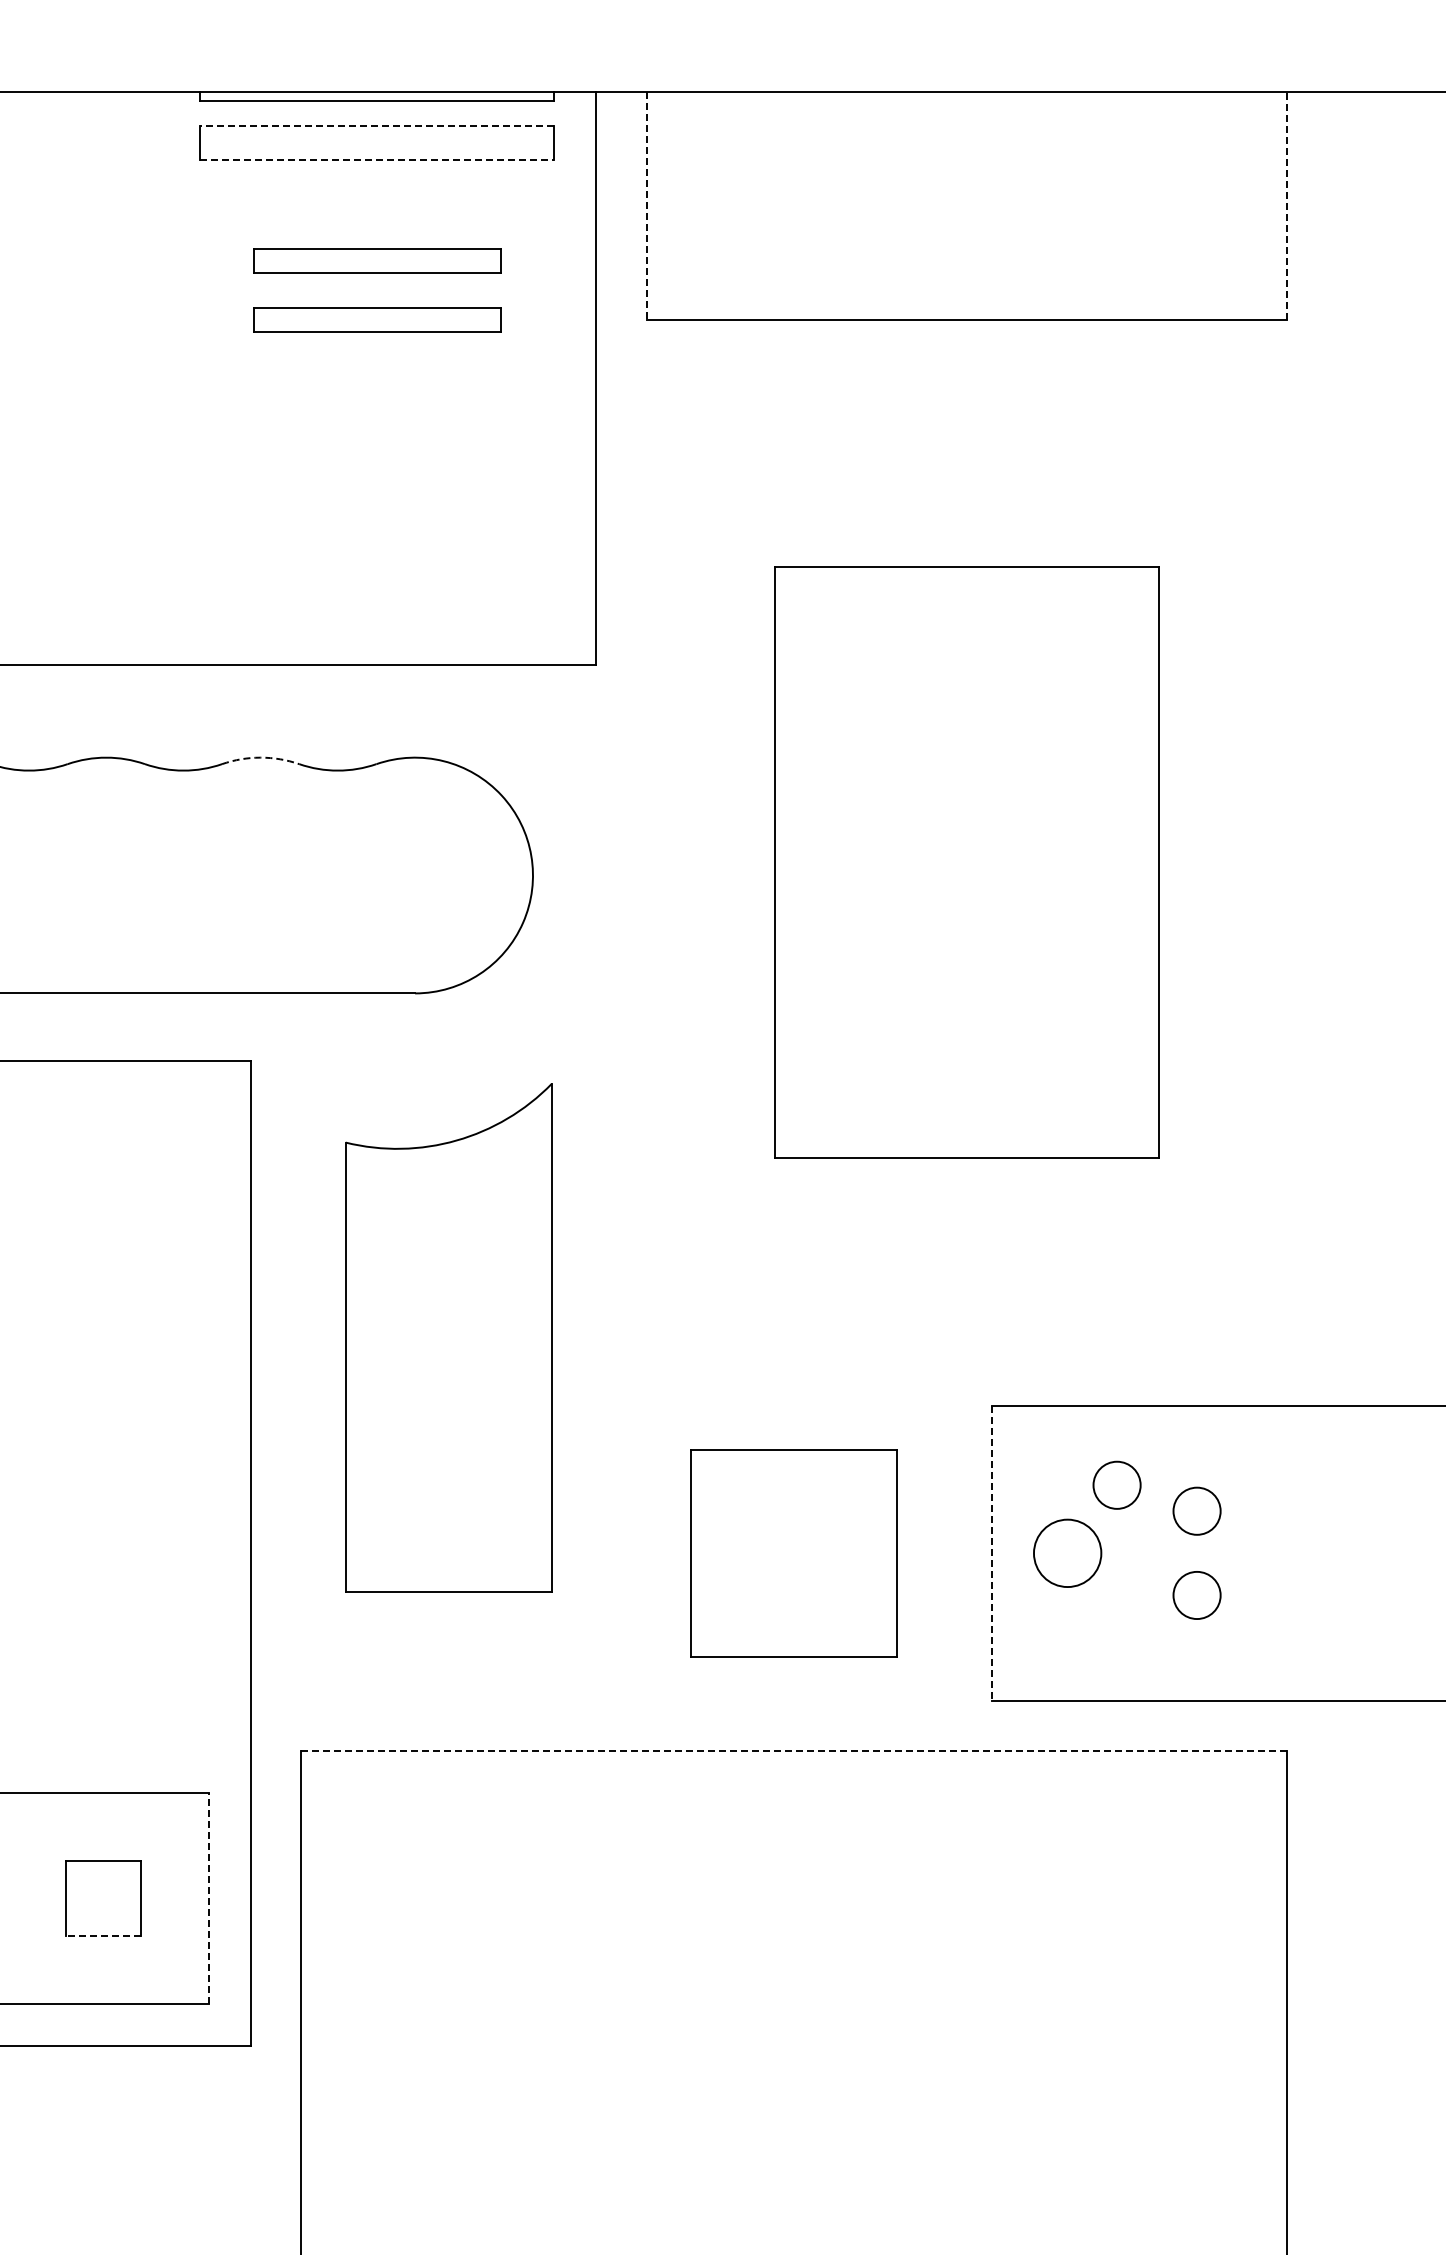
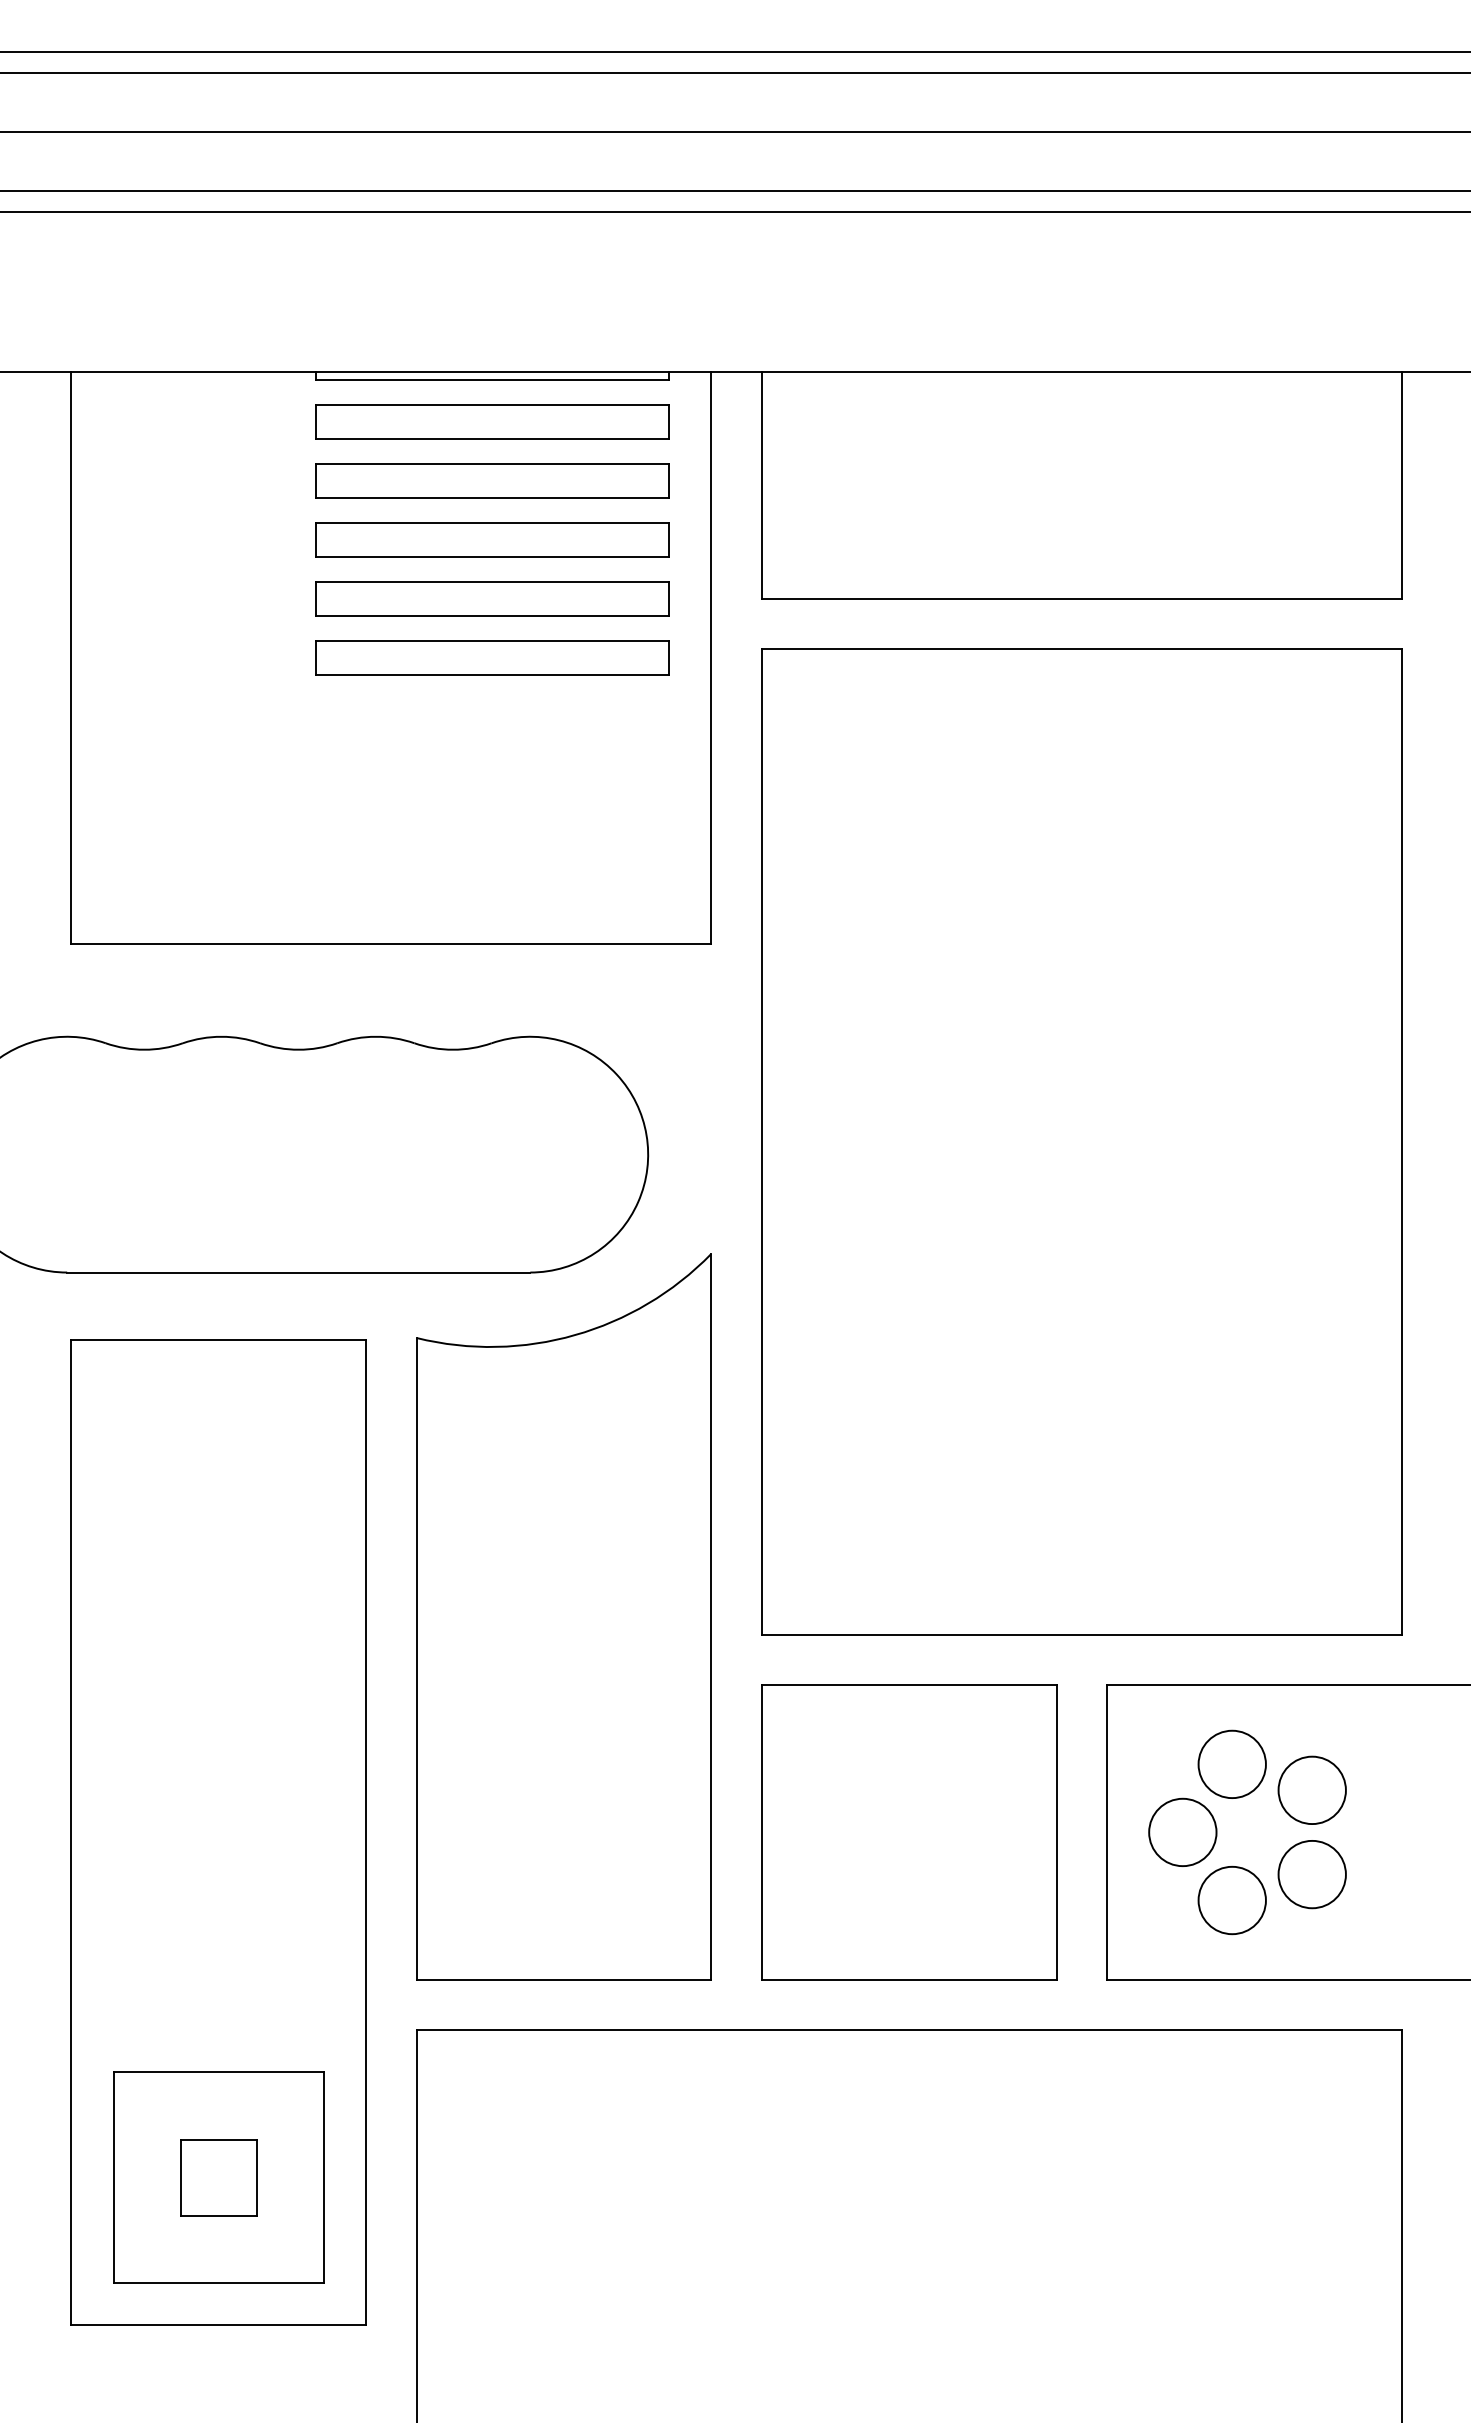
line: (377, 126) -> (492, 405), dashed -> solid
line: (377, 159) -> (492, 438), dashed -> solid
part: (377, 201) -> (492, 480), added
line: (646, 206) -> (761, 485), dashed -> solid
line: (1286, 206) -> (1401, 485), dashed -> solid
part: (377, 260) -> (492, 539), size x1.43
part: (377, 319) -> (492, 598), size x1.43
part: (377, 378) -> (492, 657), added
arc: (260, 757) -> (375, 1036), dashed -> solid
part: (966, 862) -> (1081, 1141), size x1.67
part: (448, 1337) -> (563, 1616), size x1.43
circle: (1116, 1485) -> (1231, 1764), size x1.43
circle: (1196, 1511) -> (1311, 1790), size x1.43
part: (794, 1553) -> (909, 1832), size x1.43
line: (992, 1553) -> (1107, 1832), dashed -> solid
circle: (1196, 1595) -> (1311, 1874), size x1.43
circle: (1116, 1621) -> (1231, 1900), added
line: (794, 1751) -> (909, 2030), dashed -> solid
line: (209, 1898) -> (324, 2177), dashed -> solid
line: (103, 1936) -> (218, 2215), dashed -> solid

